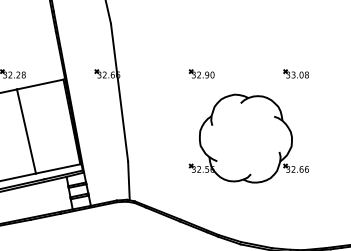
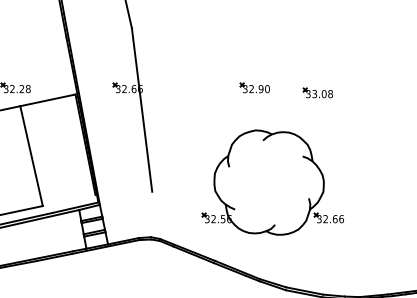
part: (201, 73) -> (254, 87), moved
part: (295, 73) -> (317, 92), moved
part: (248, 138) -> (272, 182), moved
line: (57, 168) -> (68, 200), removed
line: (129, 179) -> (153, 213), removed

